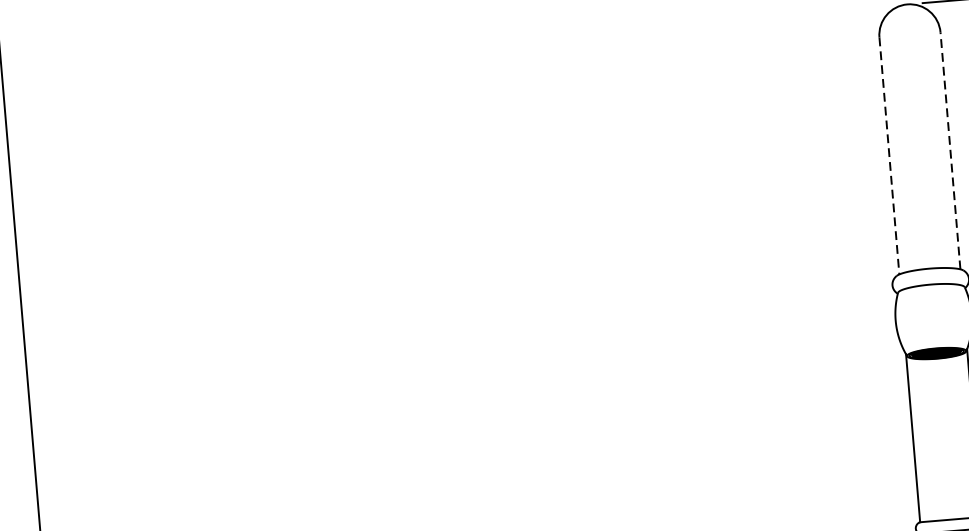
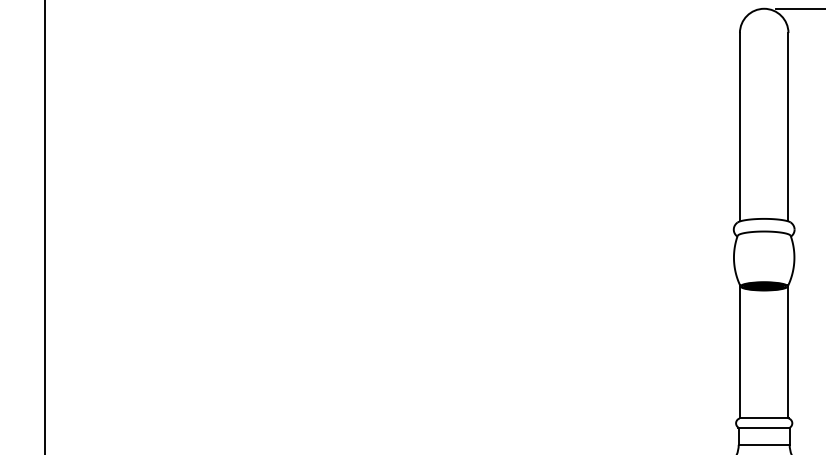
line: (950, 149) -> (788, 126), dashed -> solid
line: (888, 156) -> (739, 127), dashed -> solid

